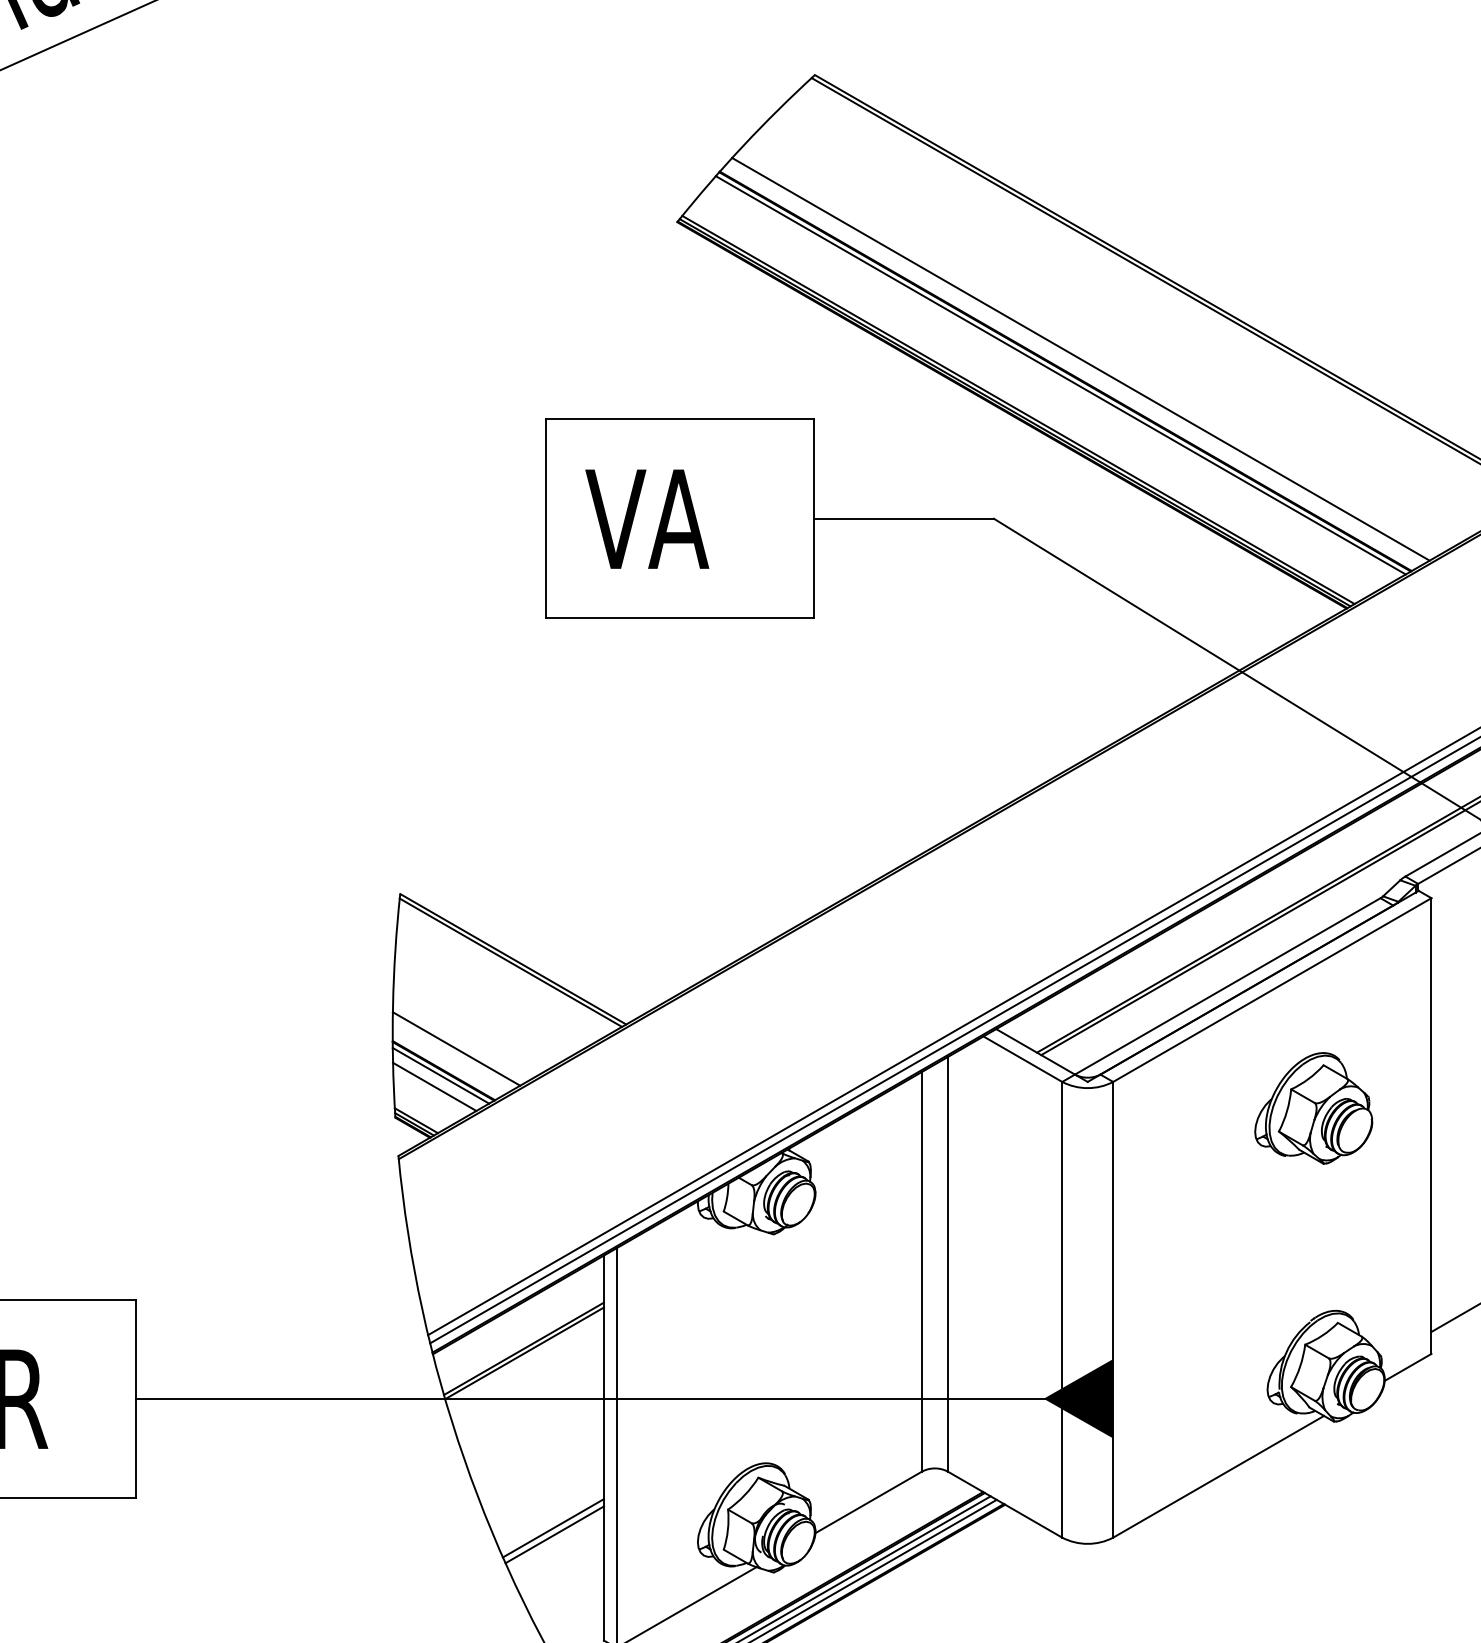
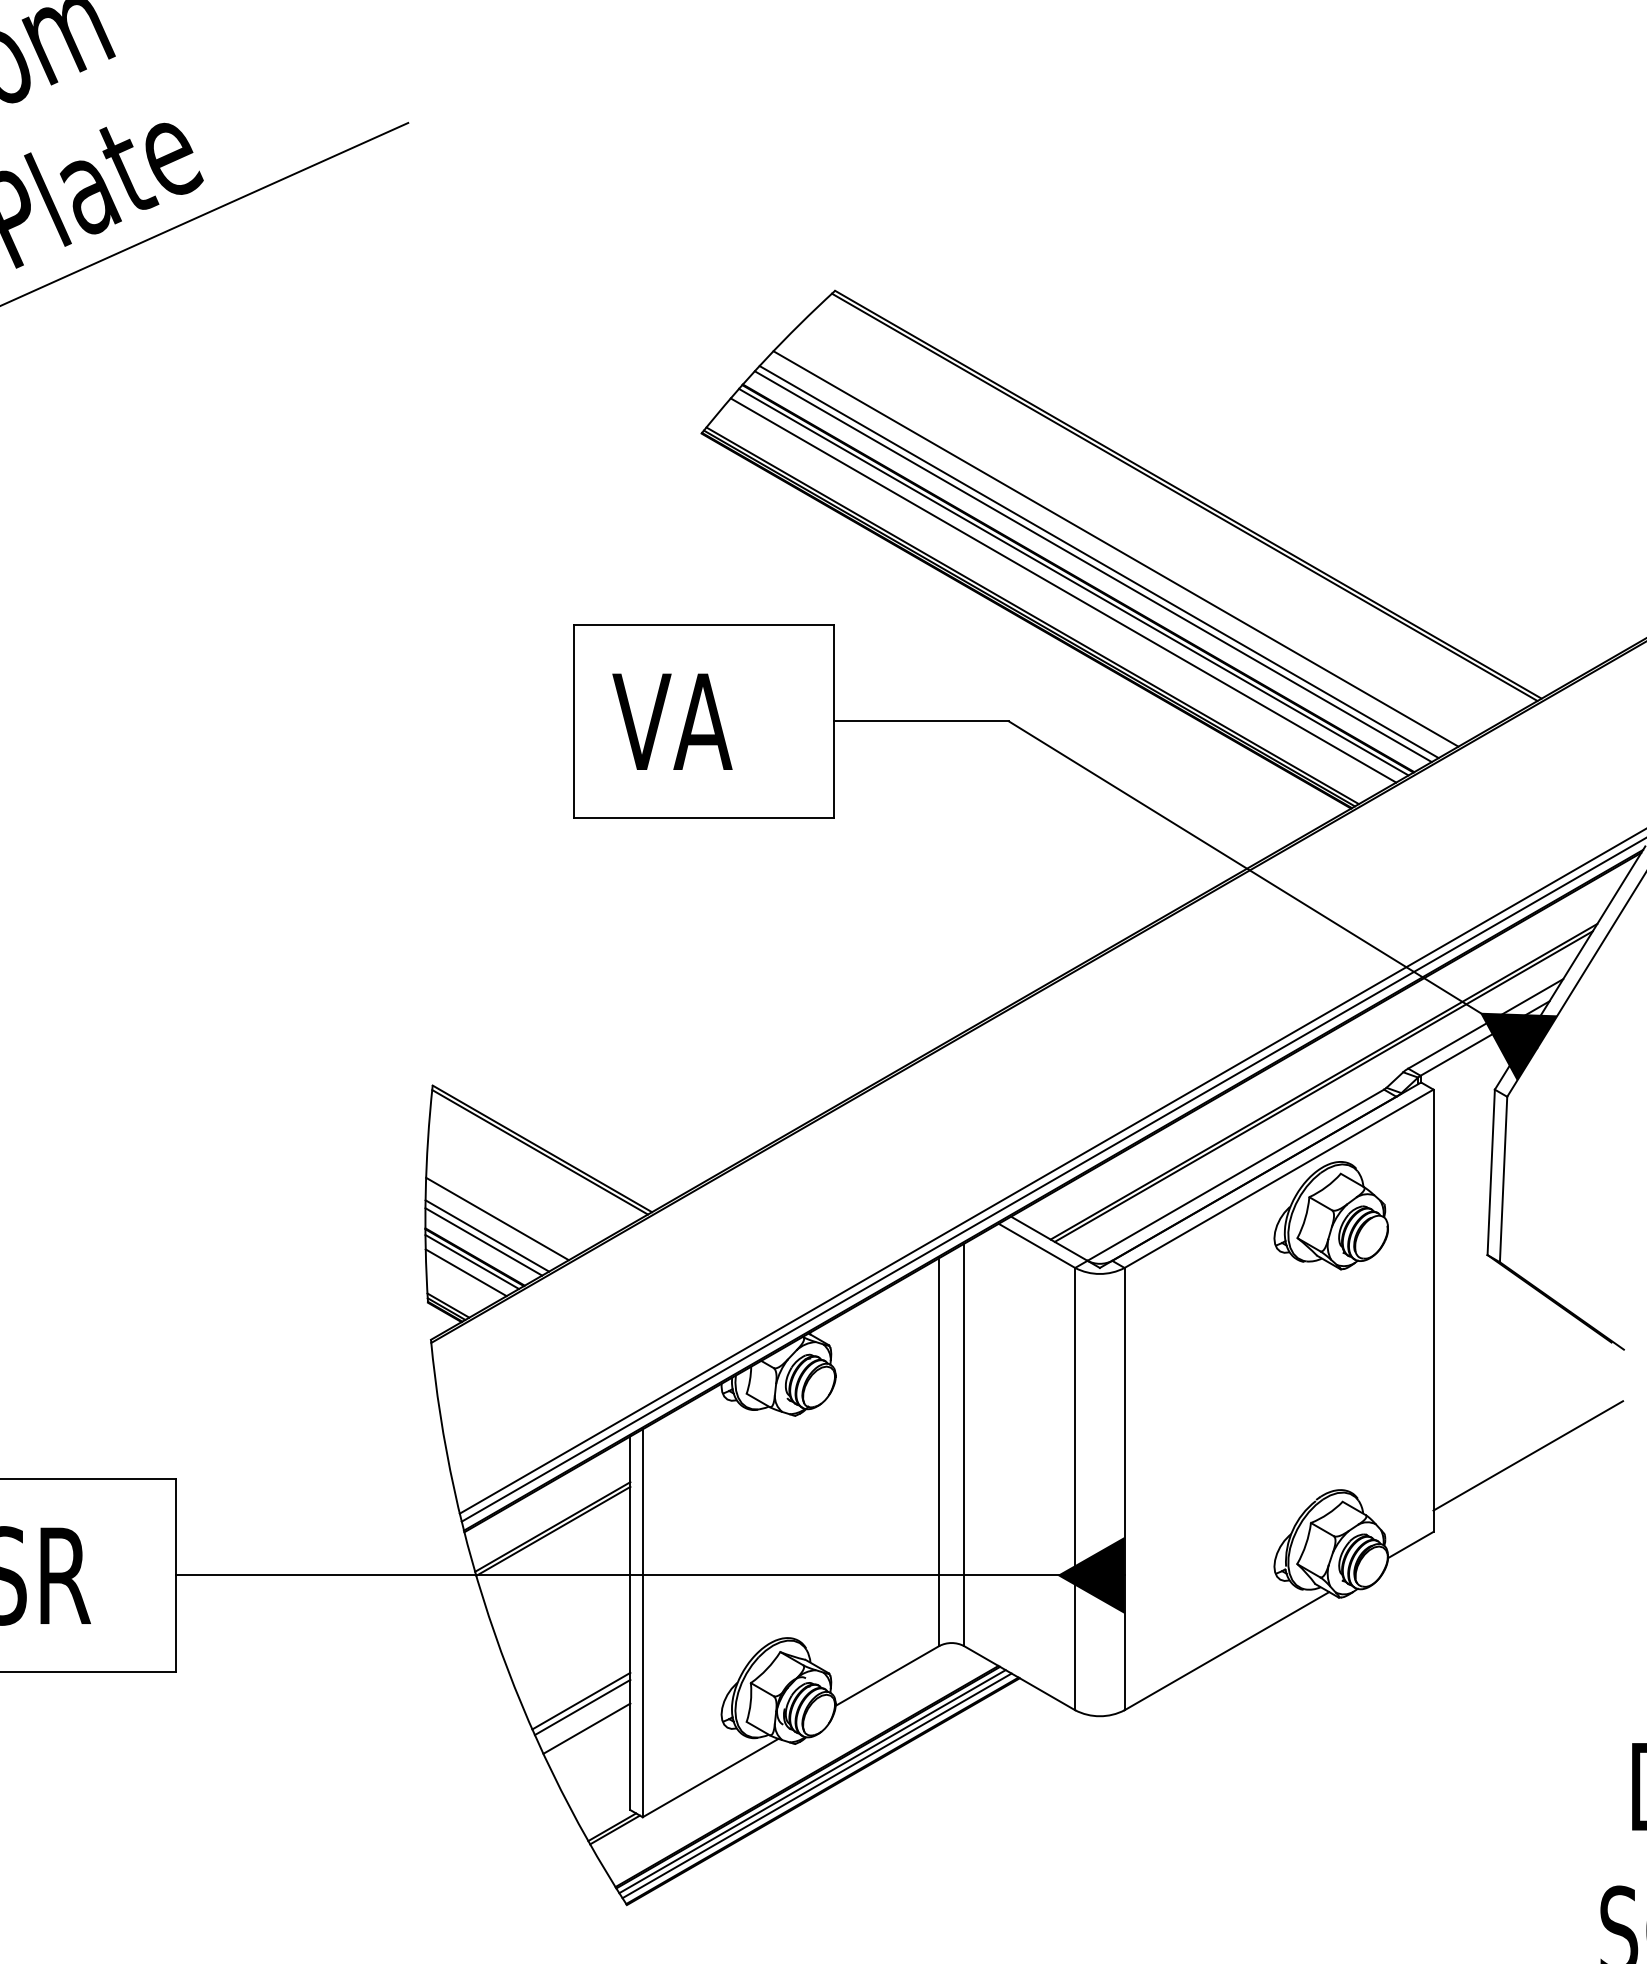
line: (1103, 340) -> (1115, 548), added
line: (1086, 355) -> (1098, 562), added
line: (1050, 383) -> (1063, 590), added
line: (467, 1030) -> (497, 1218), added
line: (452, 1054) -> (483, 1241), added
part: (1312, 1108) -> (1330, 1215), moved
line: (558, 1556) -> (586, 1728), added

